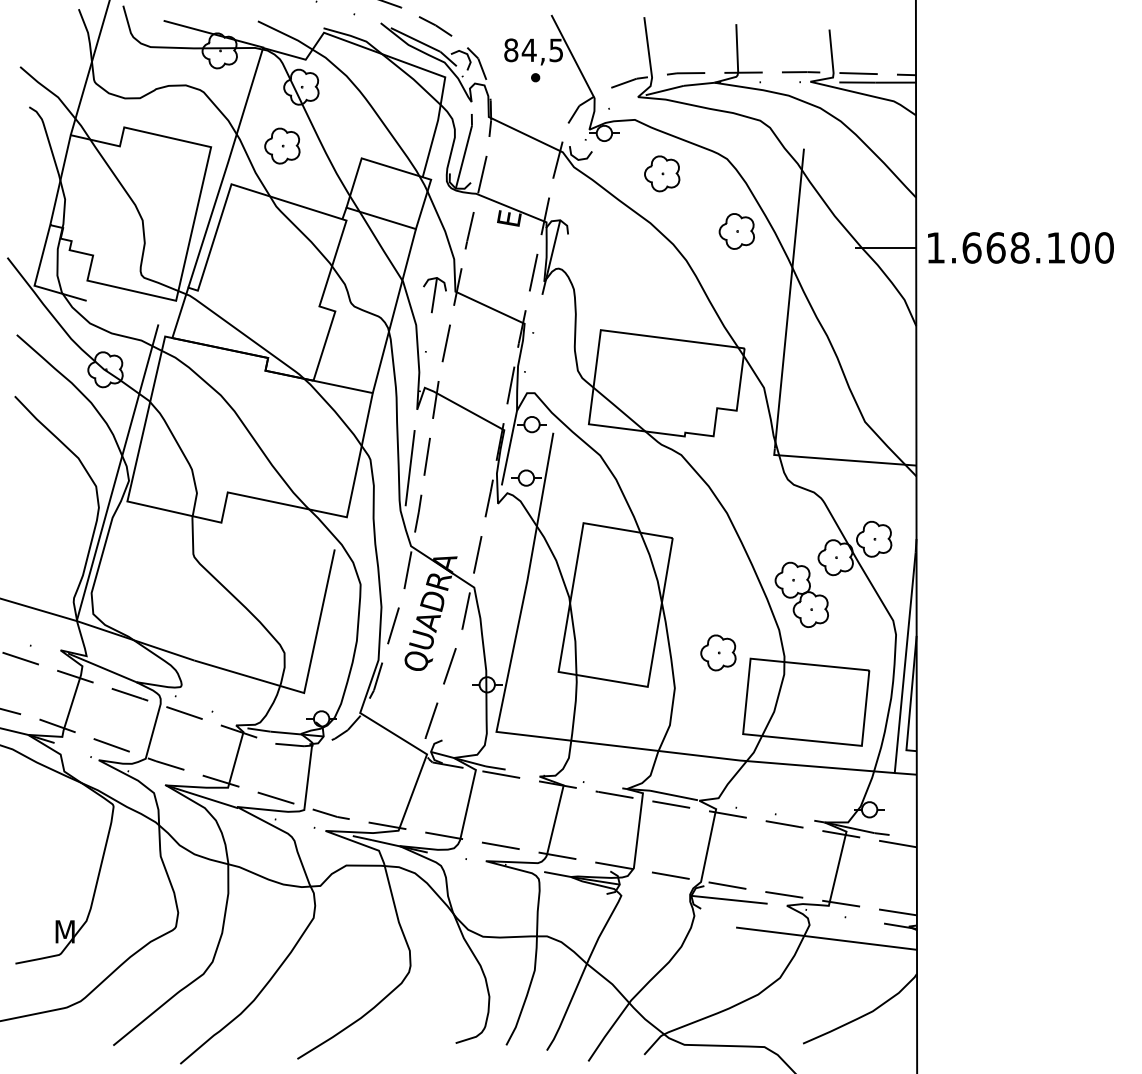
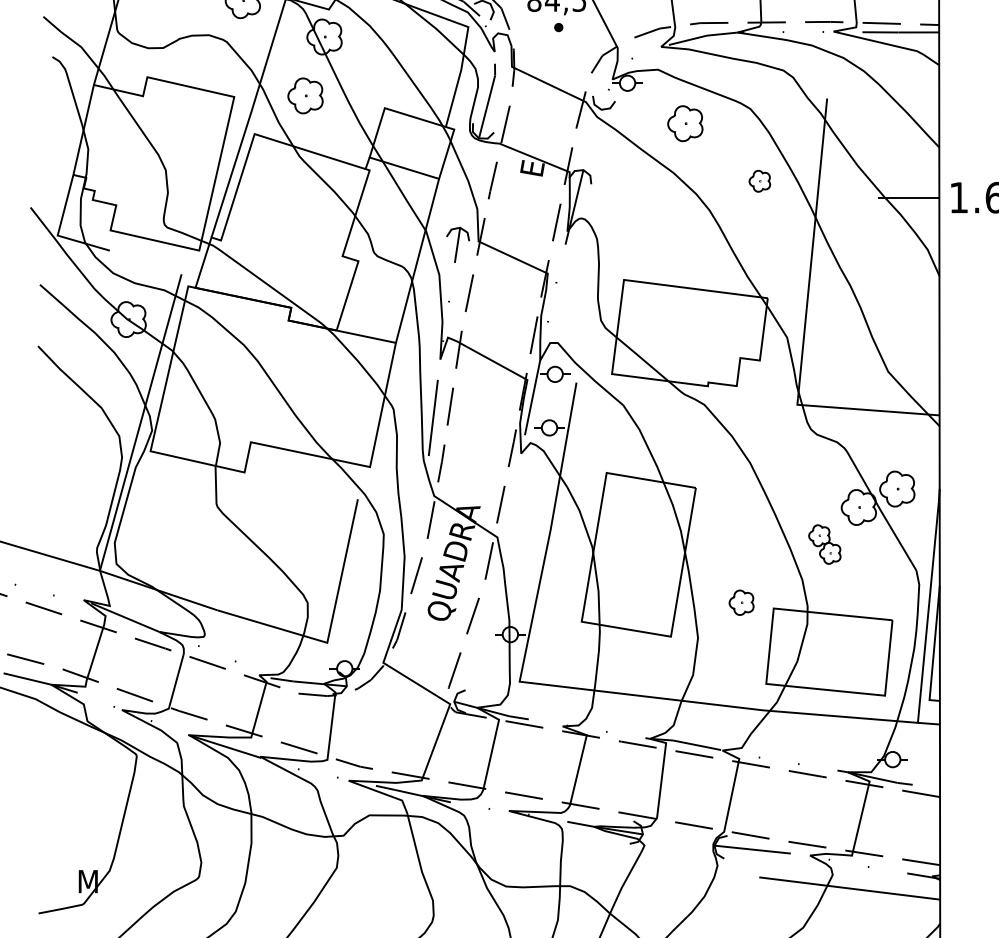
part: (736, 231) -> (759, 181), size x0.6
part: (801, 594) -> (824, 544), size x0.6
part: (718, 652) -> (741, 602), size x0.7

